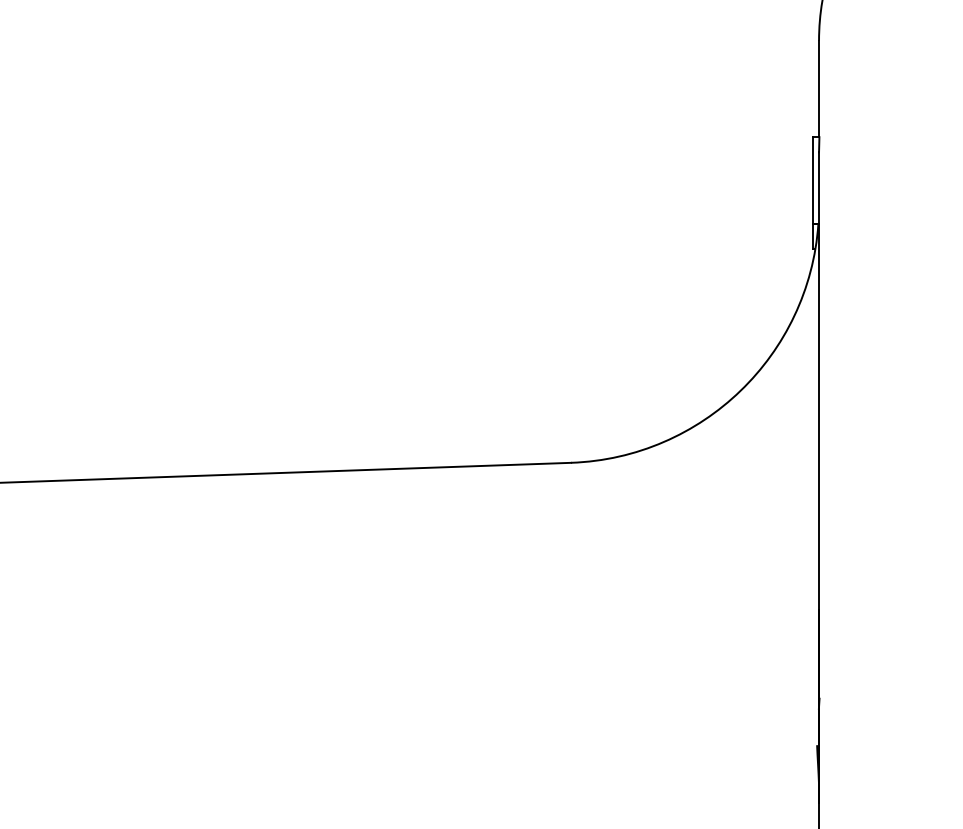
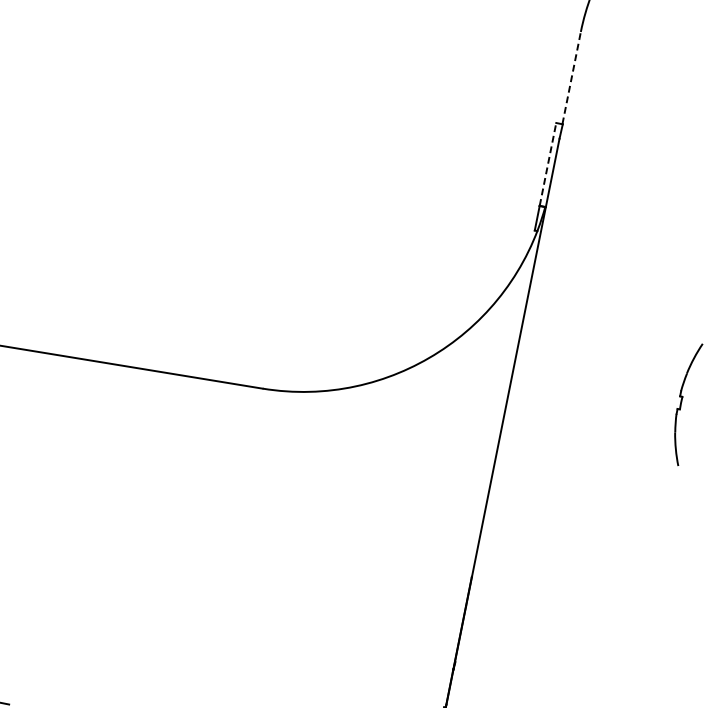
line: (819, 88) -> (572, 77), solid -> dashed
line: (812, 179) -> (548, 163), solid -> dashed

